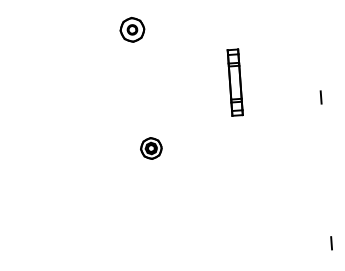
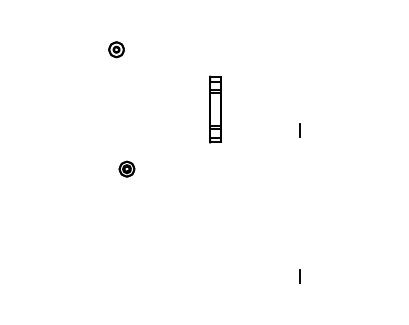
part: (132, 29) -> (116, 49), size x0.62
part: (150, 147) -> (126, 168), size x0.71

